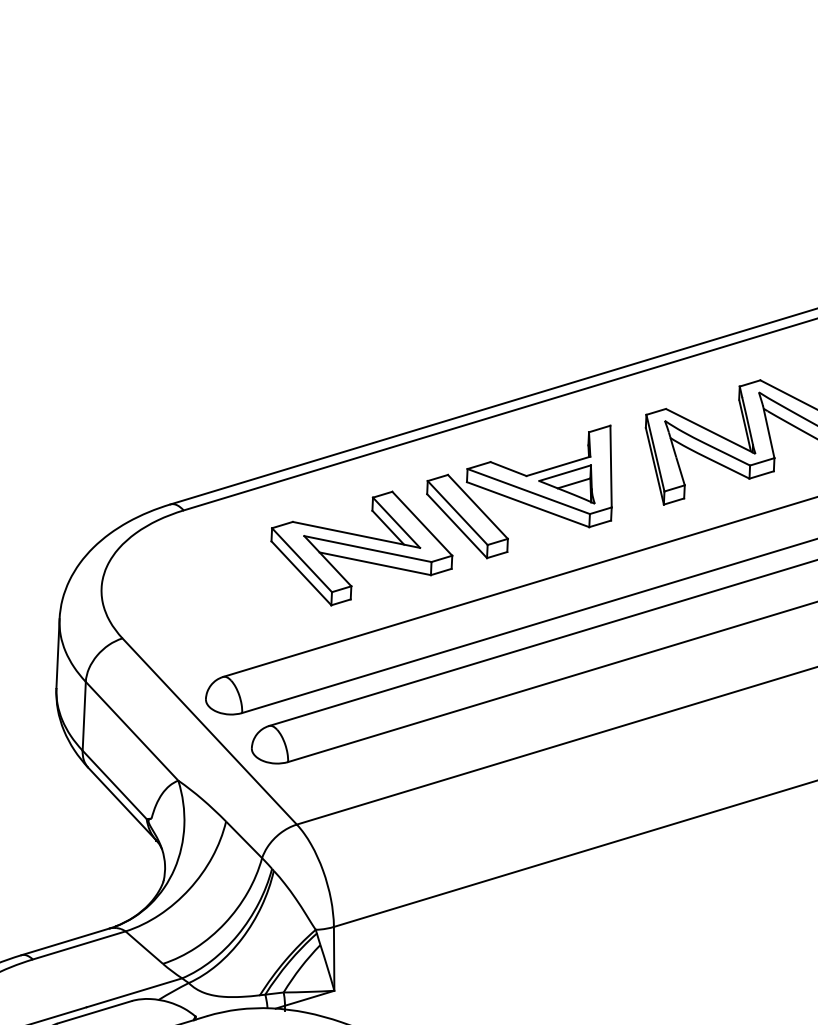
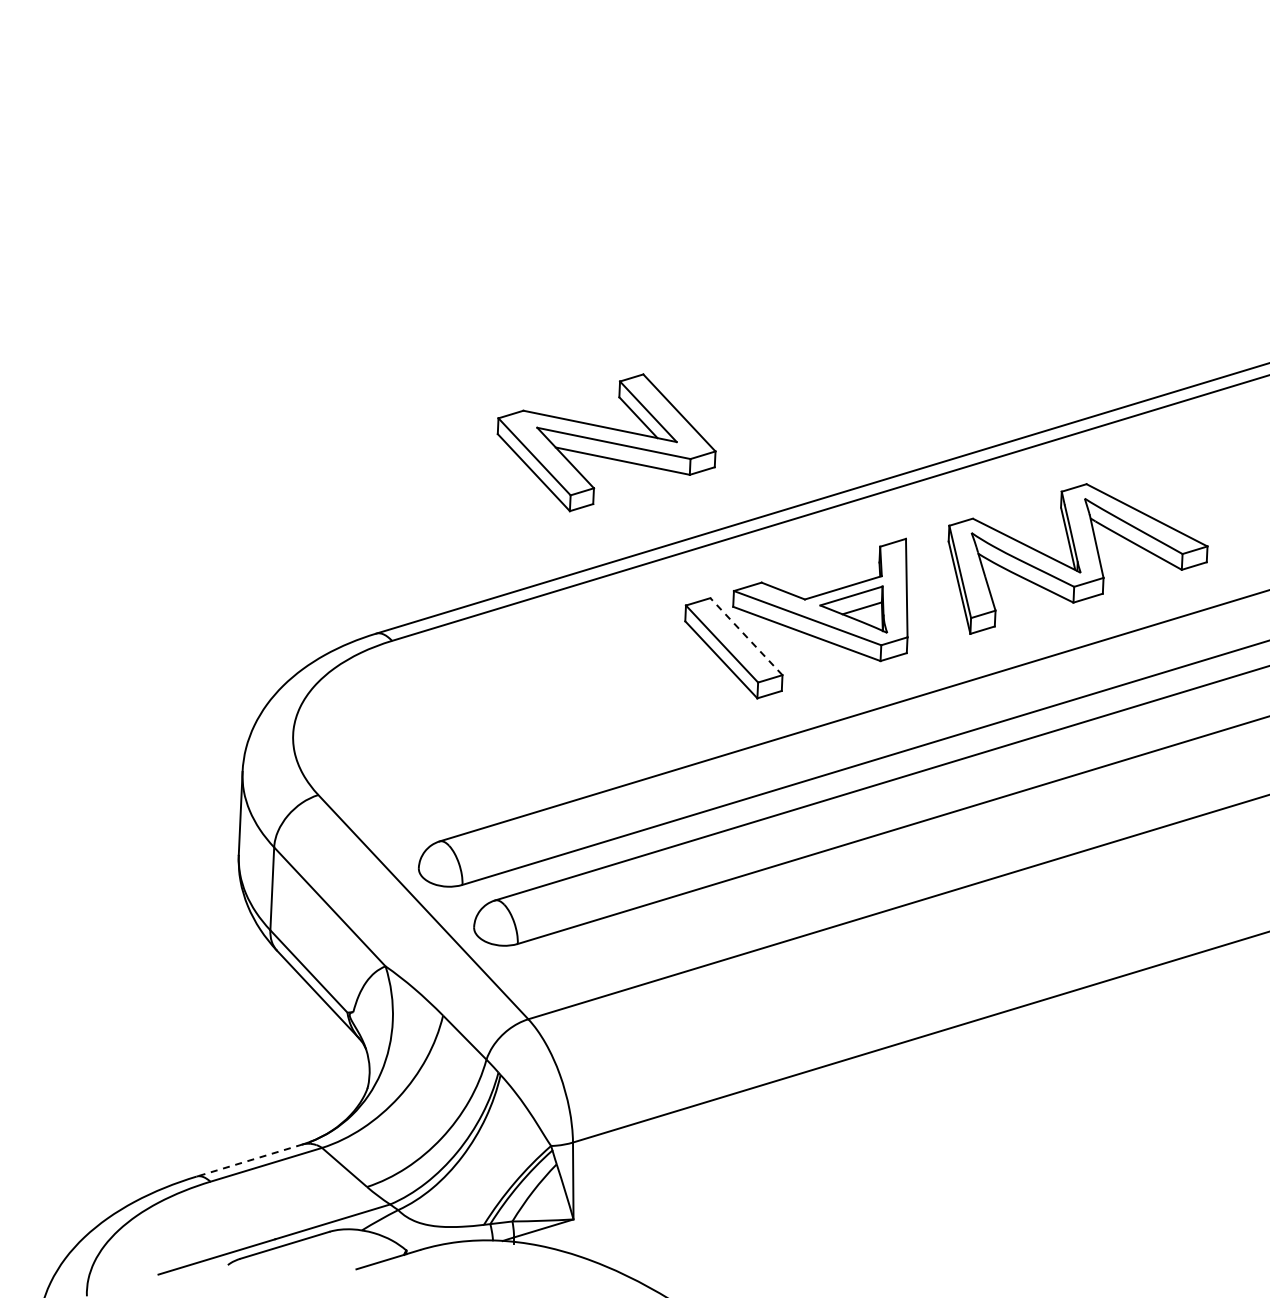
line: (477, 506) -> (746, 636), solid -> dashed
part: (361, 548) -> (606, 442), moved
line: (65, 941) -> (249, 1160), solid -> dashed

